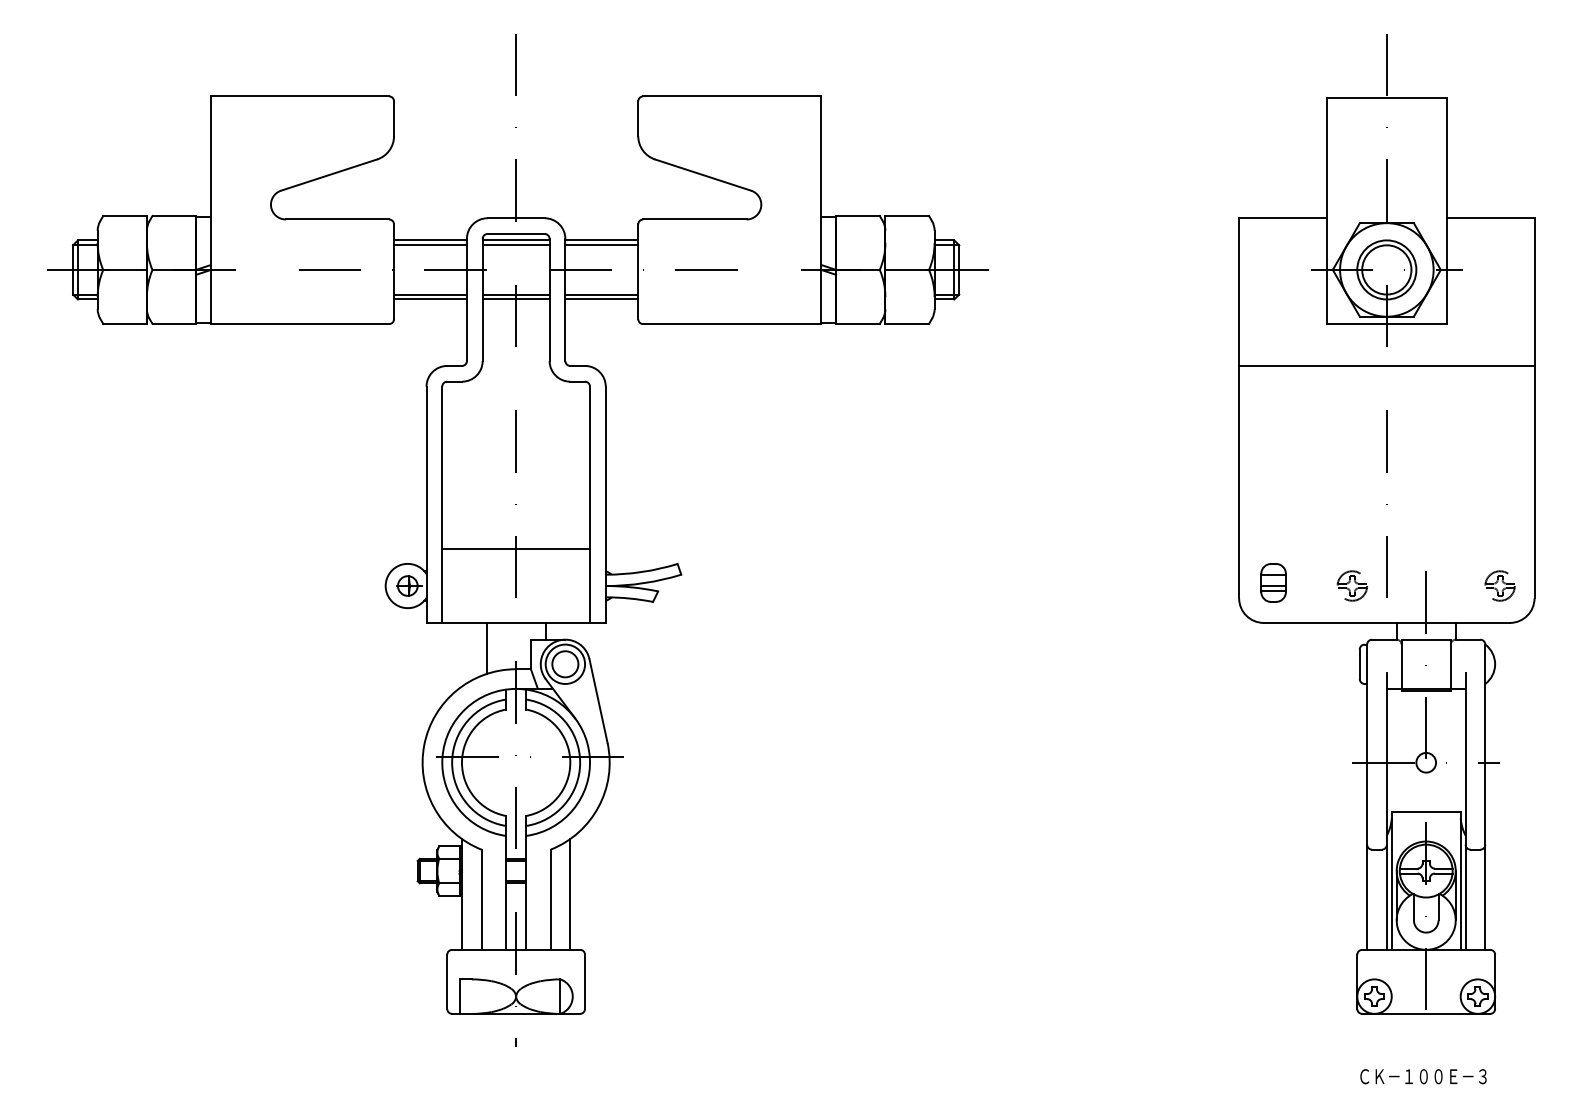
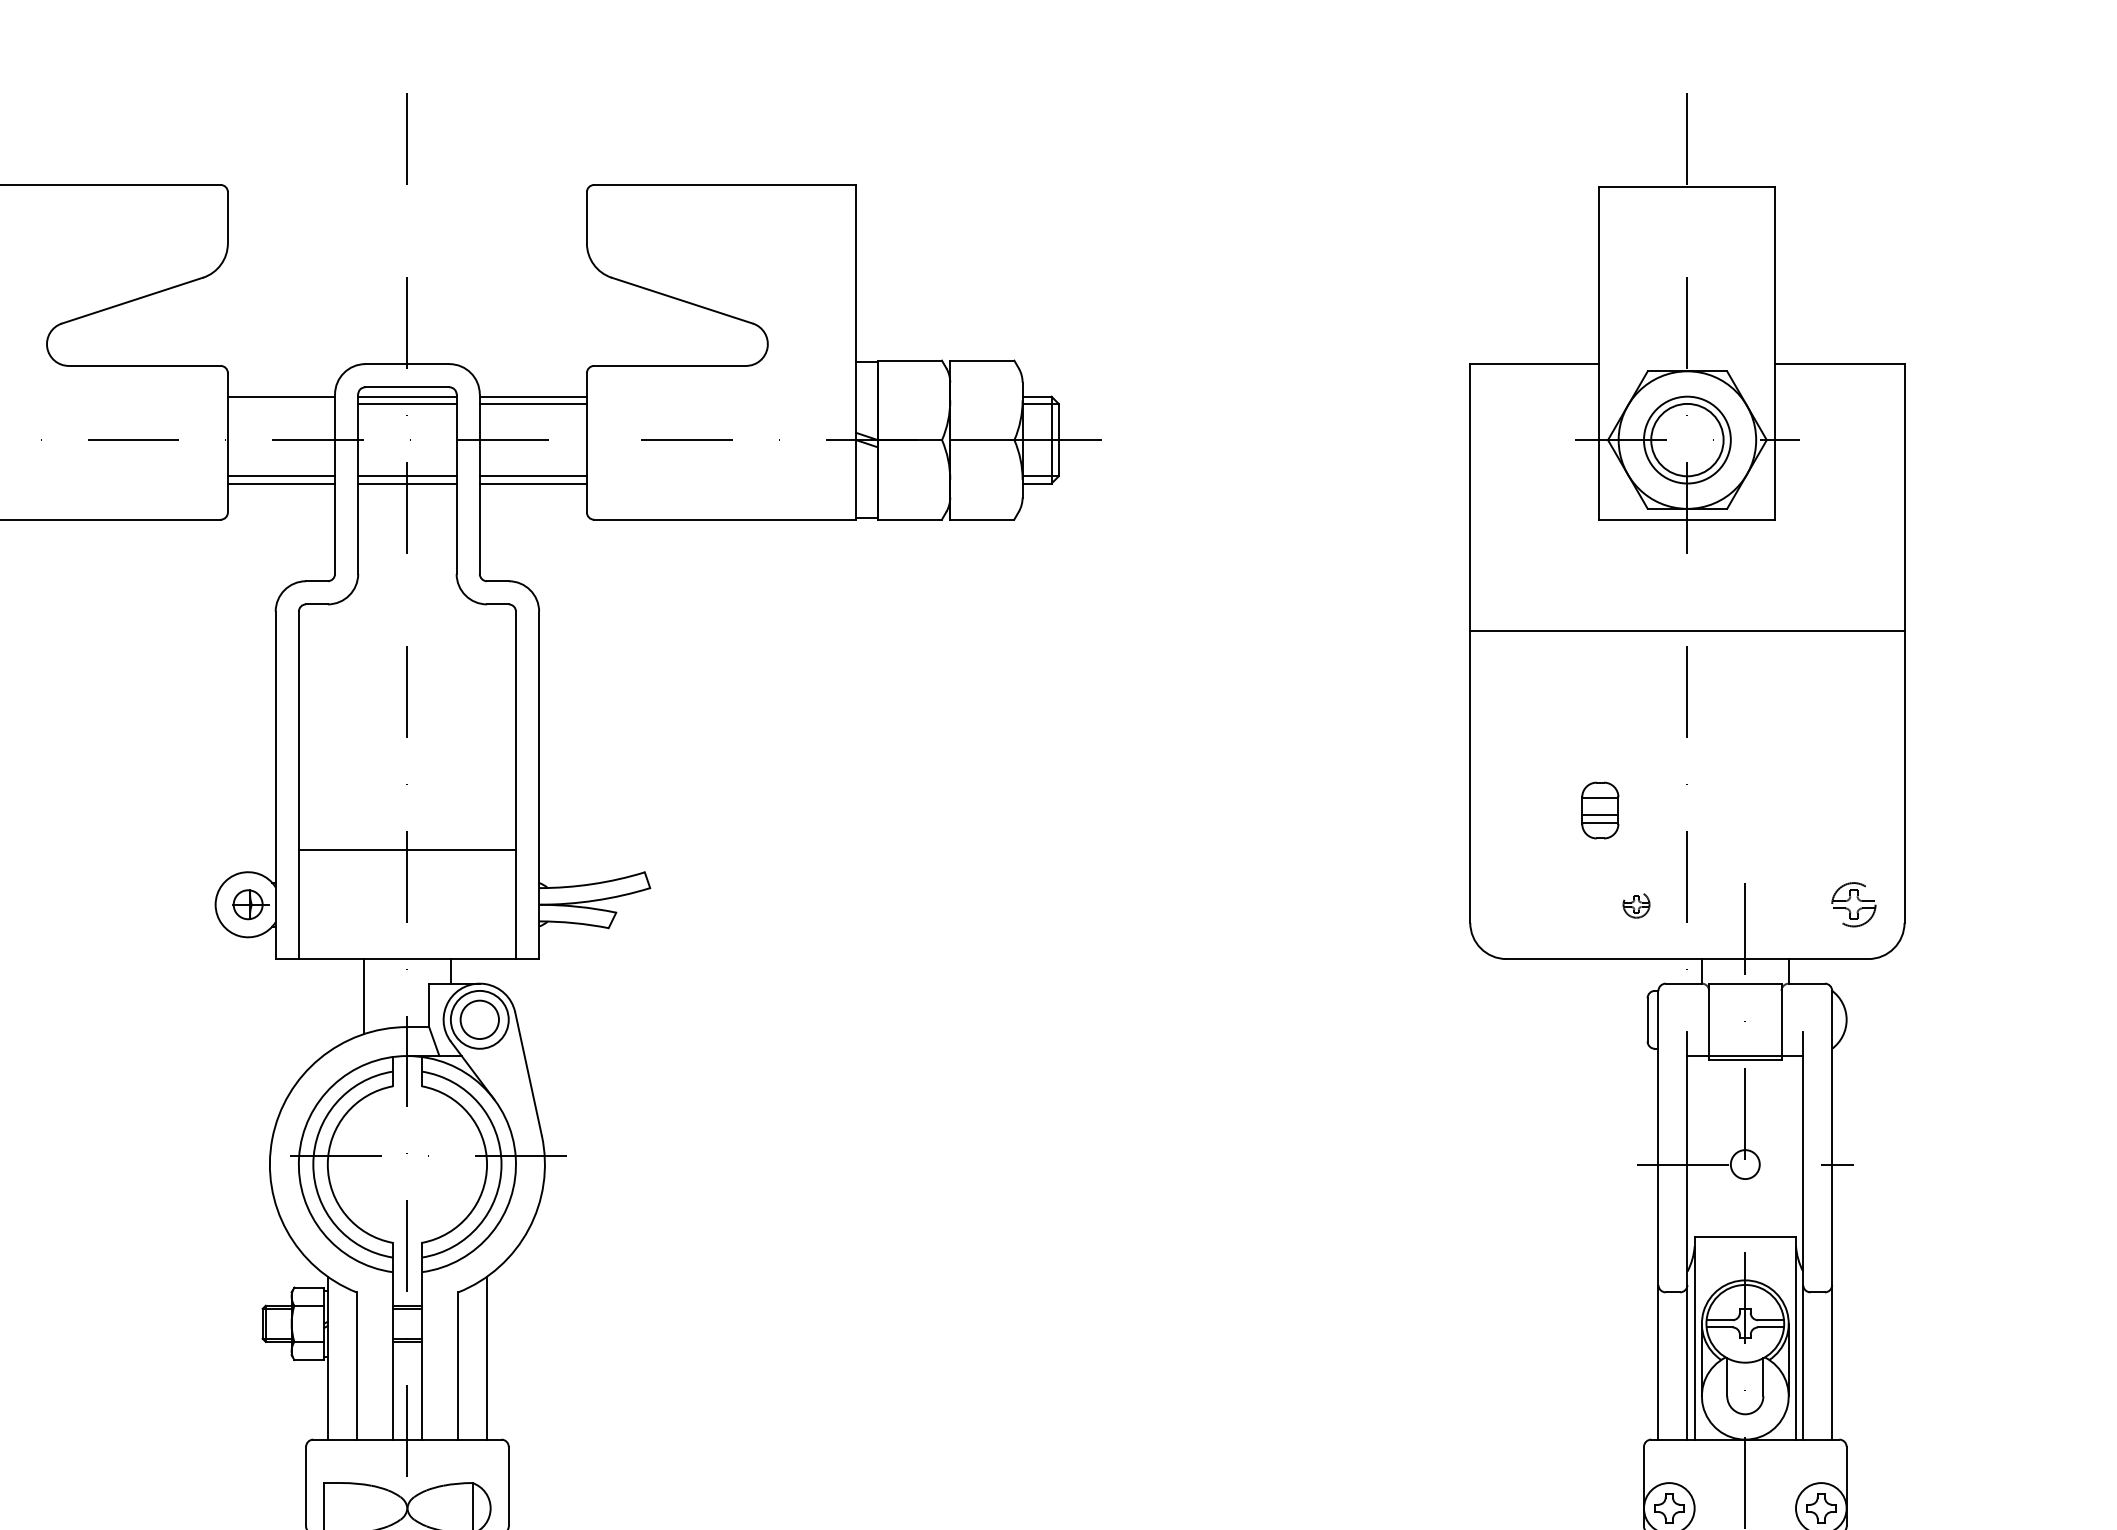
line: (430, 245) -> (281, 404), removed
line: (1386, 365) -> (1686, 630), moved
part: (1273, 582) -> (1600, 809), moved
part: (1351, 585) -> (1635, 903), size x0.6

